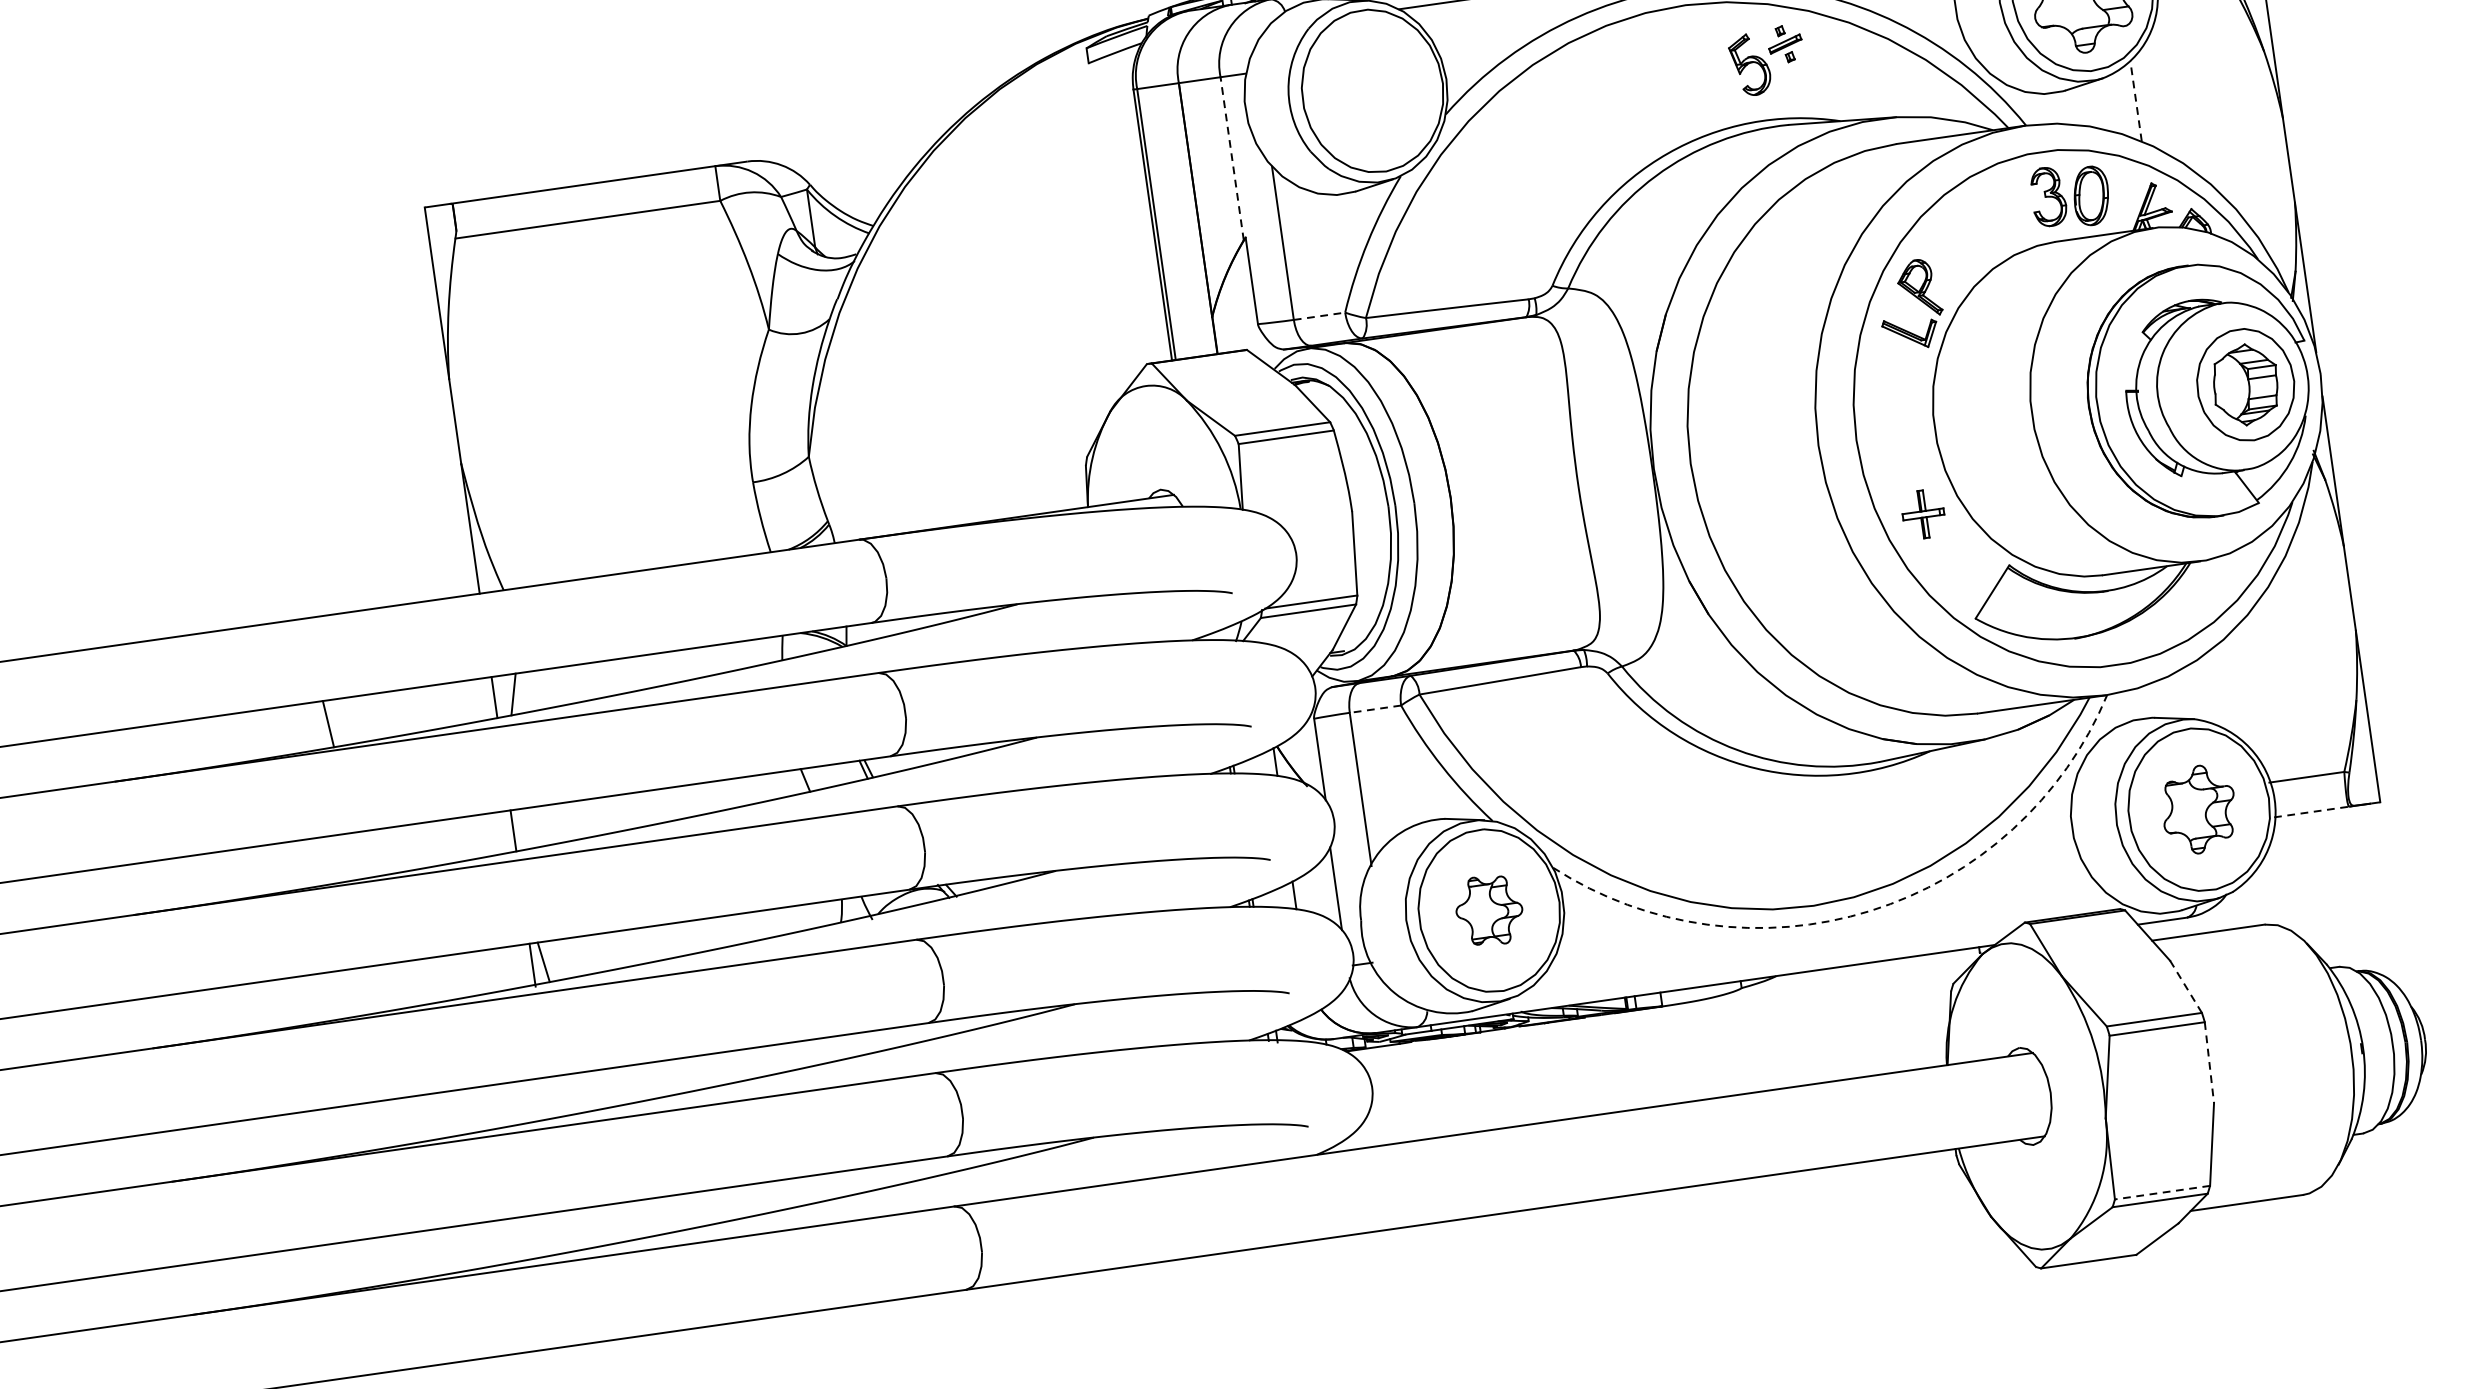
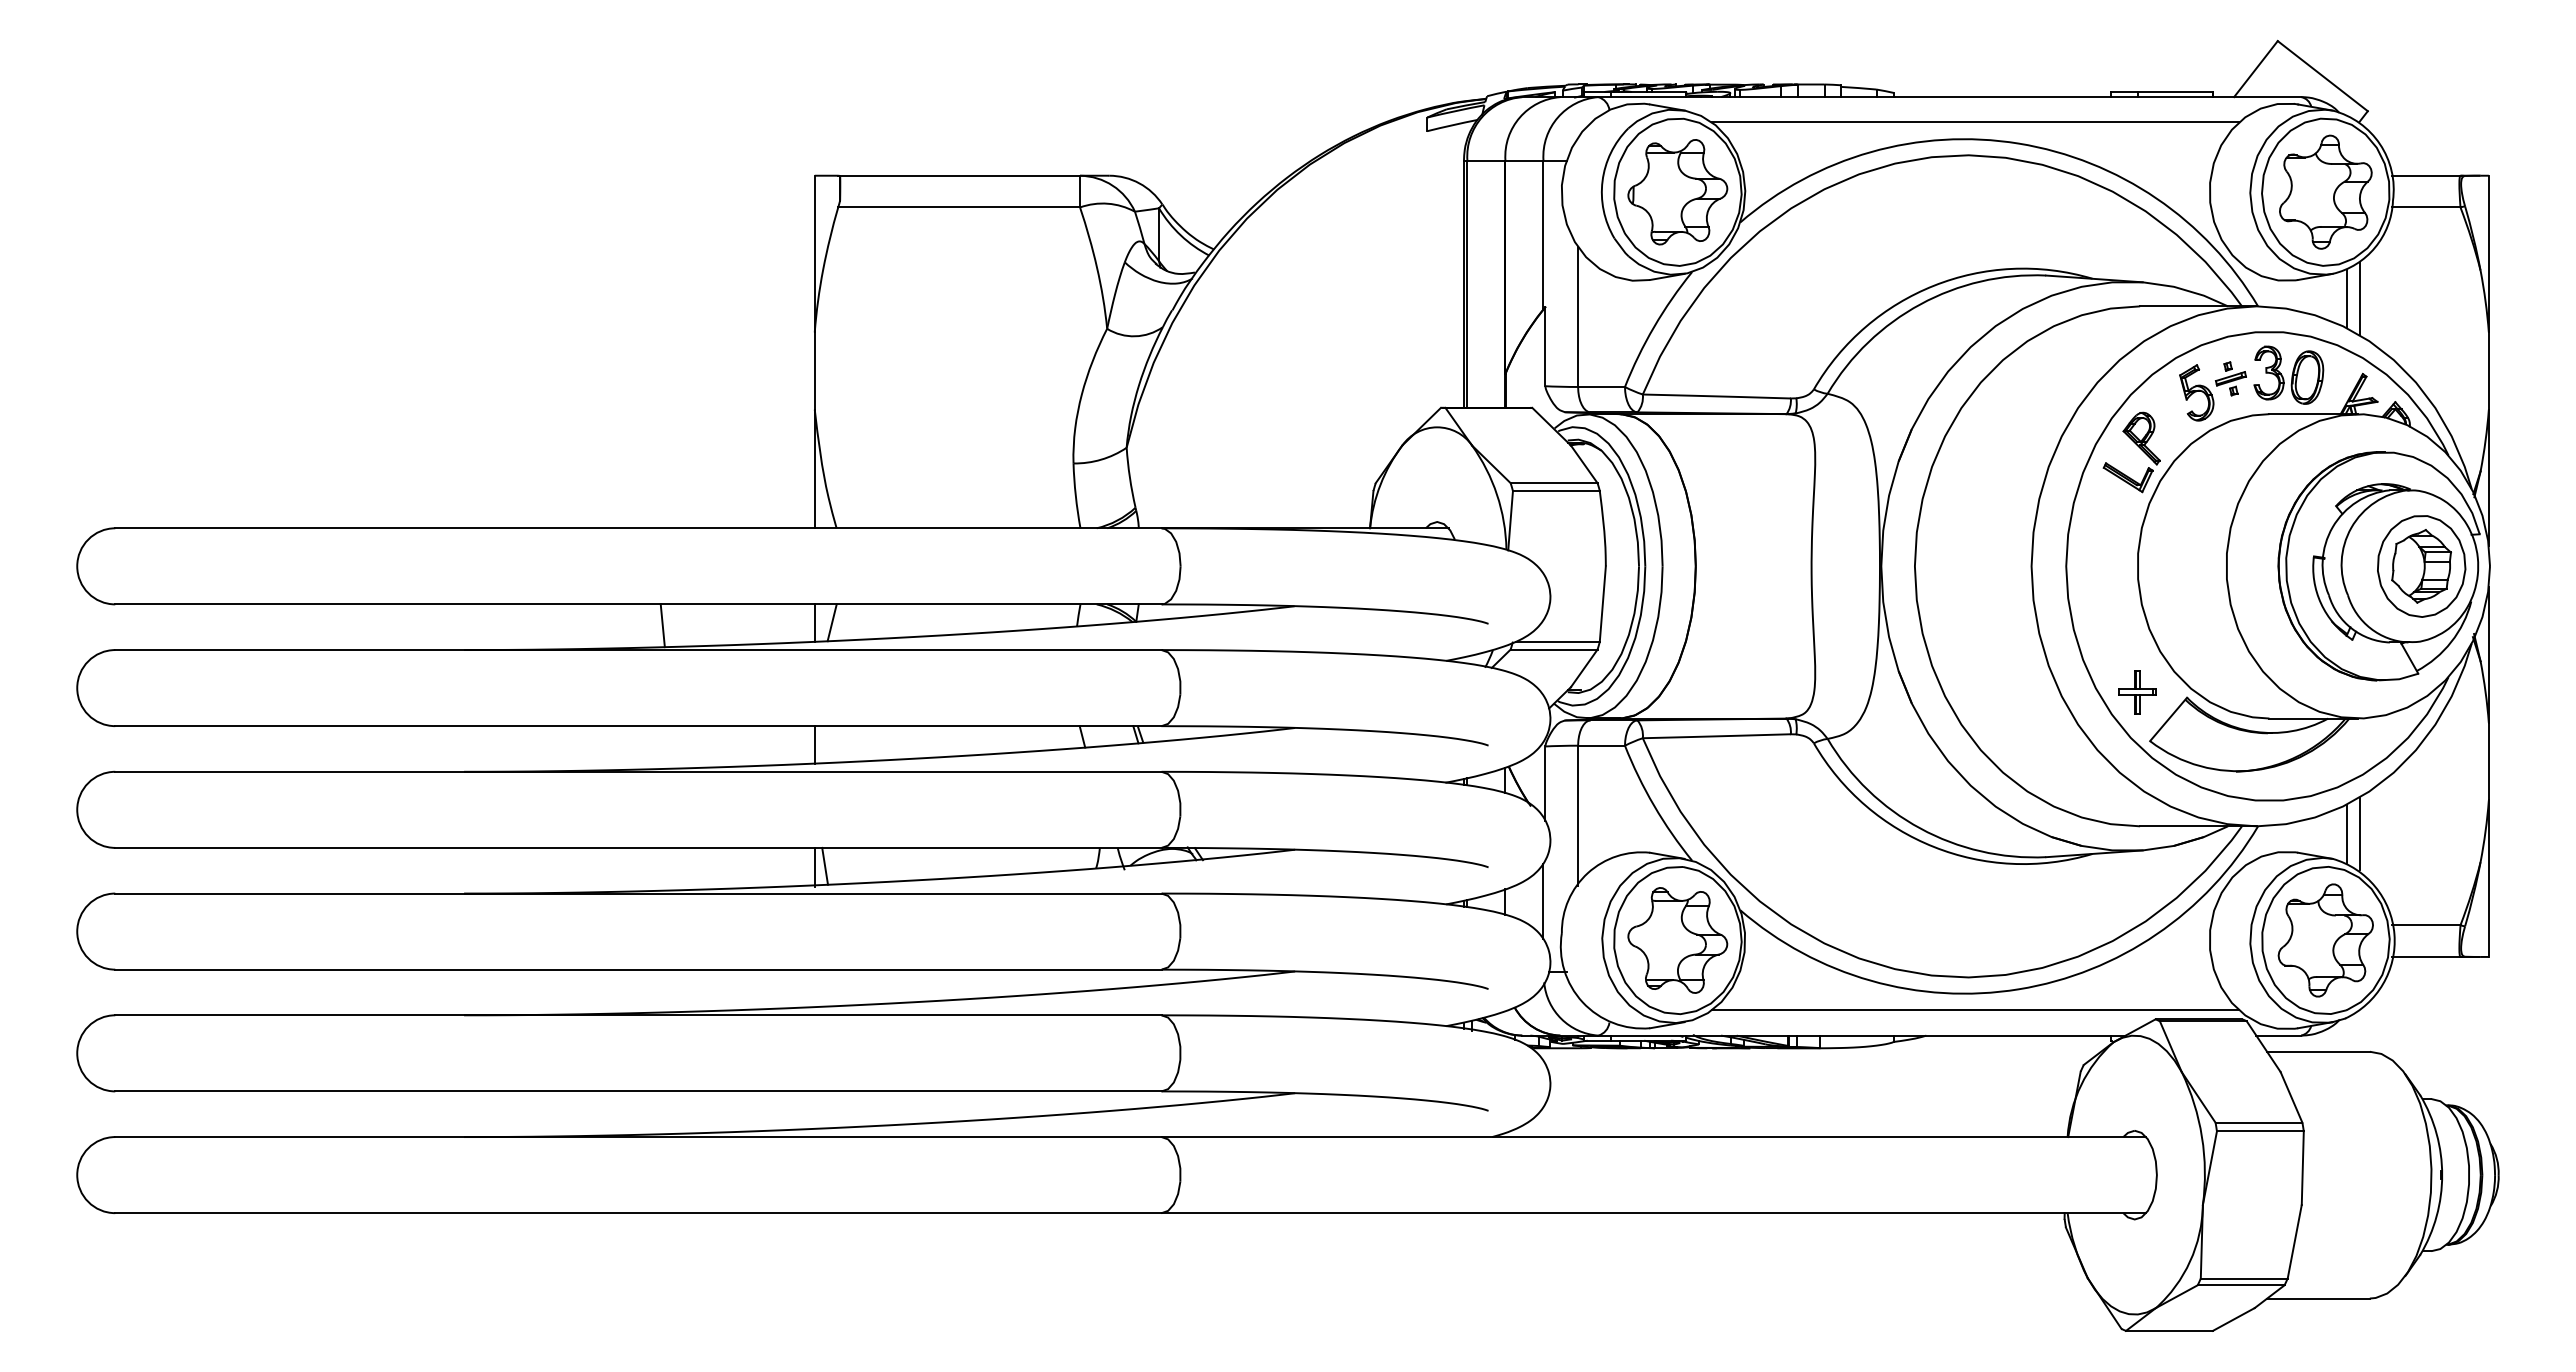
part: (1767, 60) -> (2212, 391), moved
part: (1372, 91) -> (1677, 192), added
line: (2135, 101) -> (2359, 298), dashed -> solid
line: (2121, 103) -> (2346, 298), added
line: (1232, 158) -> (1543, 234), dashed -> solid
line: (1320, 316) -> (1602, 387), dashed -> solid
part: (1923, 514) -> (2137, 692), moved
line: (2219, 687) -> (2359, 833), added
line: (2205, 689) -> (2346, 833), added
line: (1375, 708) -> (1601, 745), dashed -> solid
part: (2198, 809) -> (2325, 940), size x1.43
line: (2311, 811) -> (2426, 956), dashed -> solid
part: (1488, 910) -> (1677, 940), size x1.67
arc: (1870, 911) -> (2018, 989), dashed -> solid
line: (1826, 940) -> (1975, 1010), added
line: (2186, 986) -> (2291, 1097), dashed -> solid
line: (2209, 1063) -> (2302, 1168), dashed -> solid
line: (2161, 1192) -> (2243, 1278), dashed -> solid

